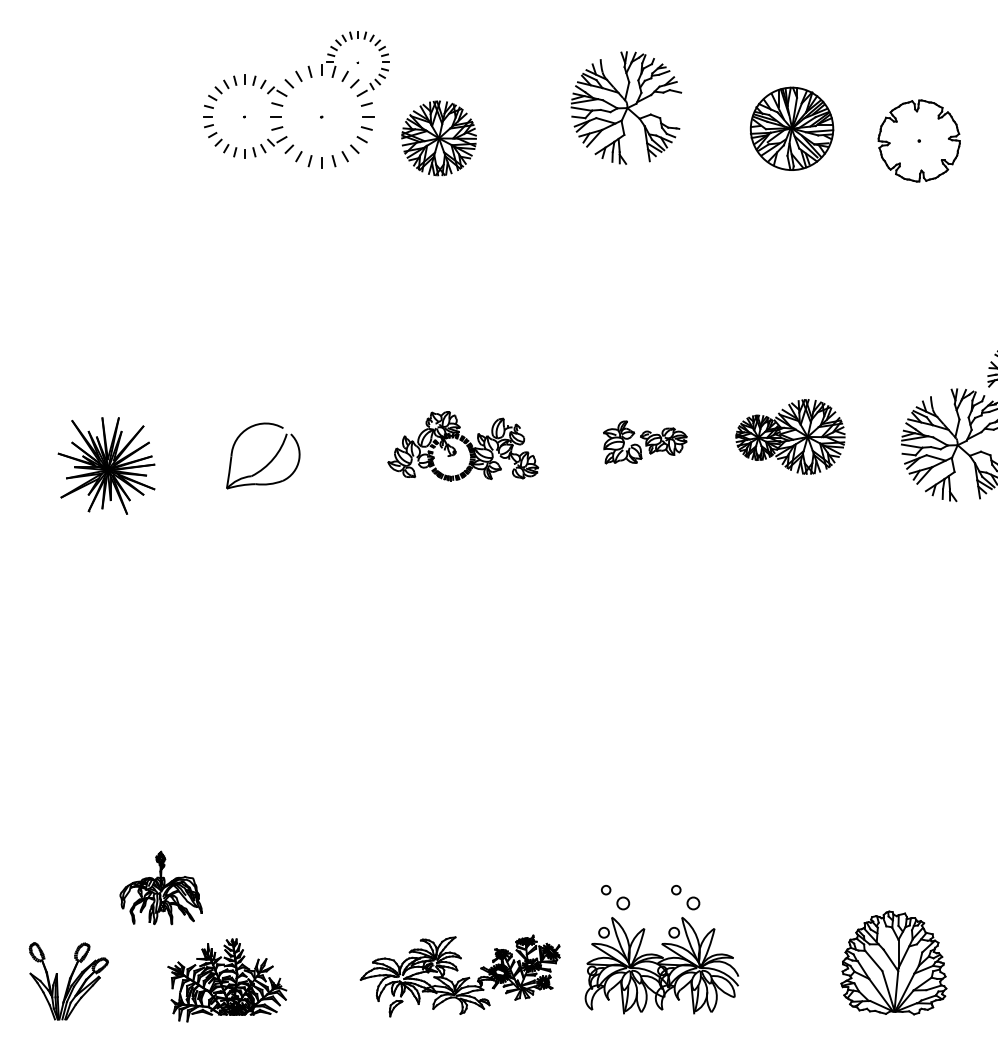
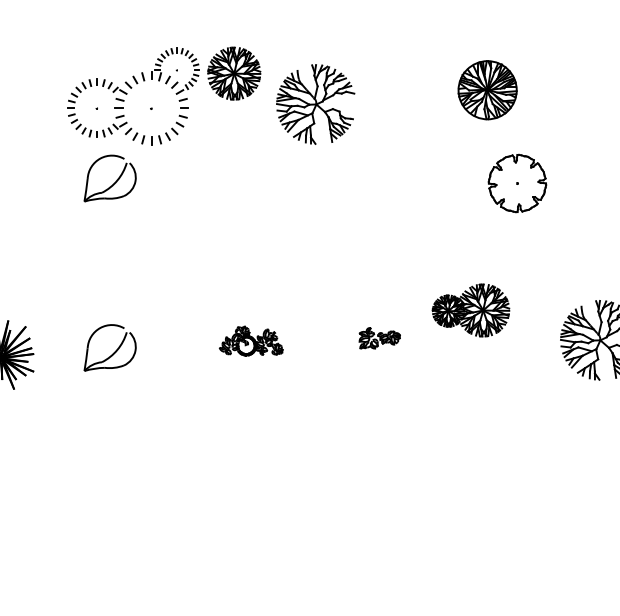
part: (626, 107) -> (315, 104), moved
part: (791, 128) -> (487, 89), moved
part: (438, 138) -> (233, 73), moved
part: (918, 140) -> (516, 183), moved
part: (269, 221) -> (114, 182), added
part: (790, 436) -> (471, 310), moved
part: (645, 442) -> (379, 338), size x0.7
part: (463, 446) -> (251, 341), size x0.6

